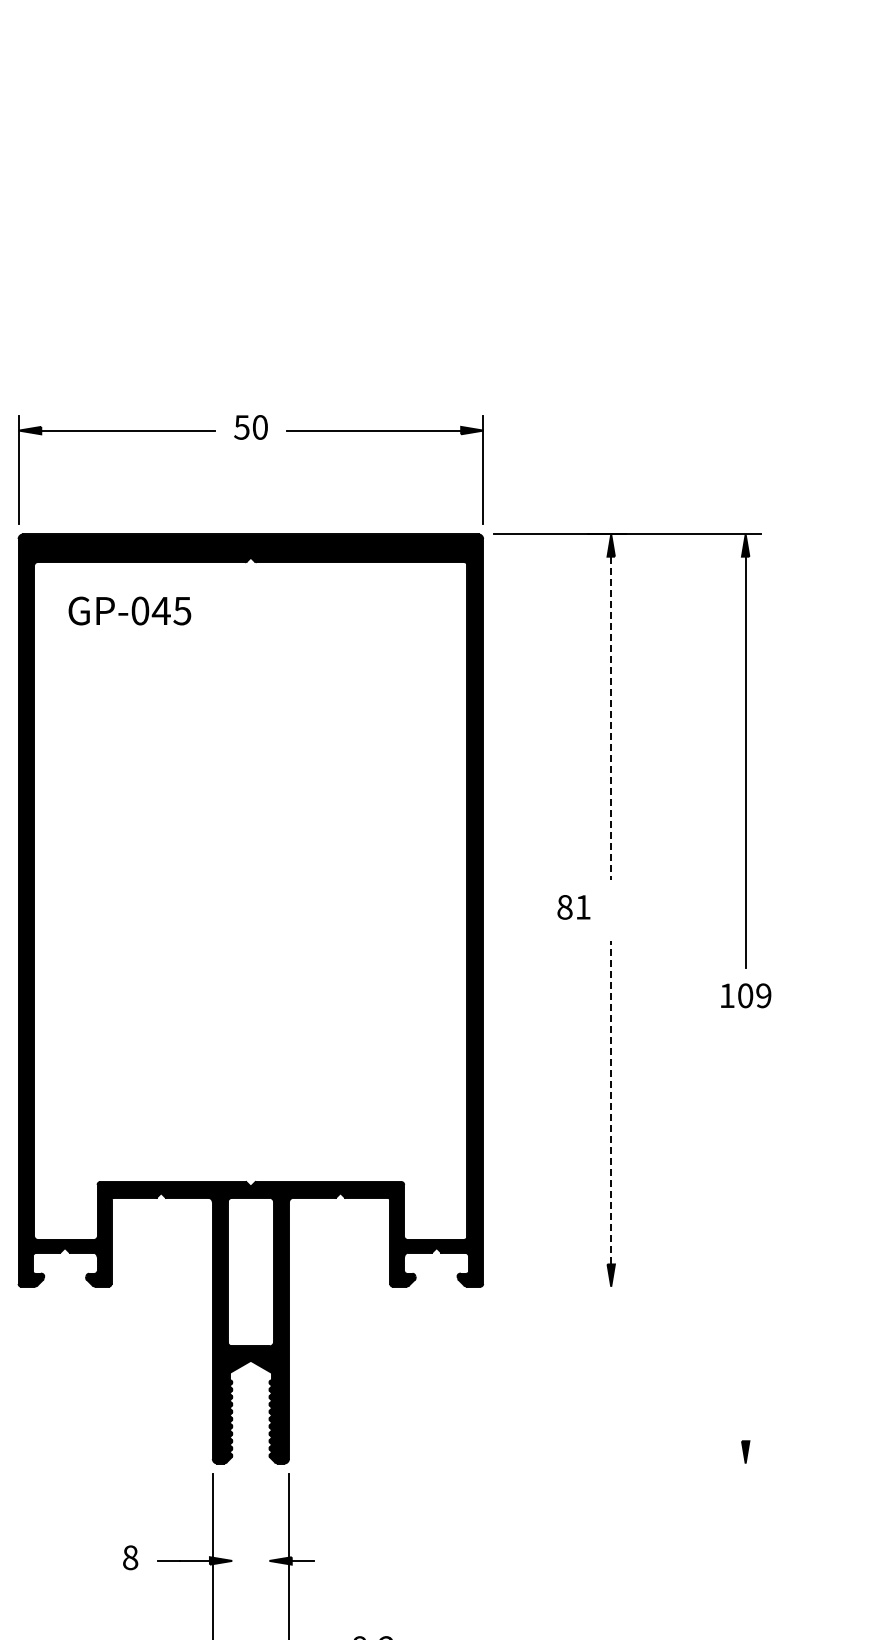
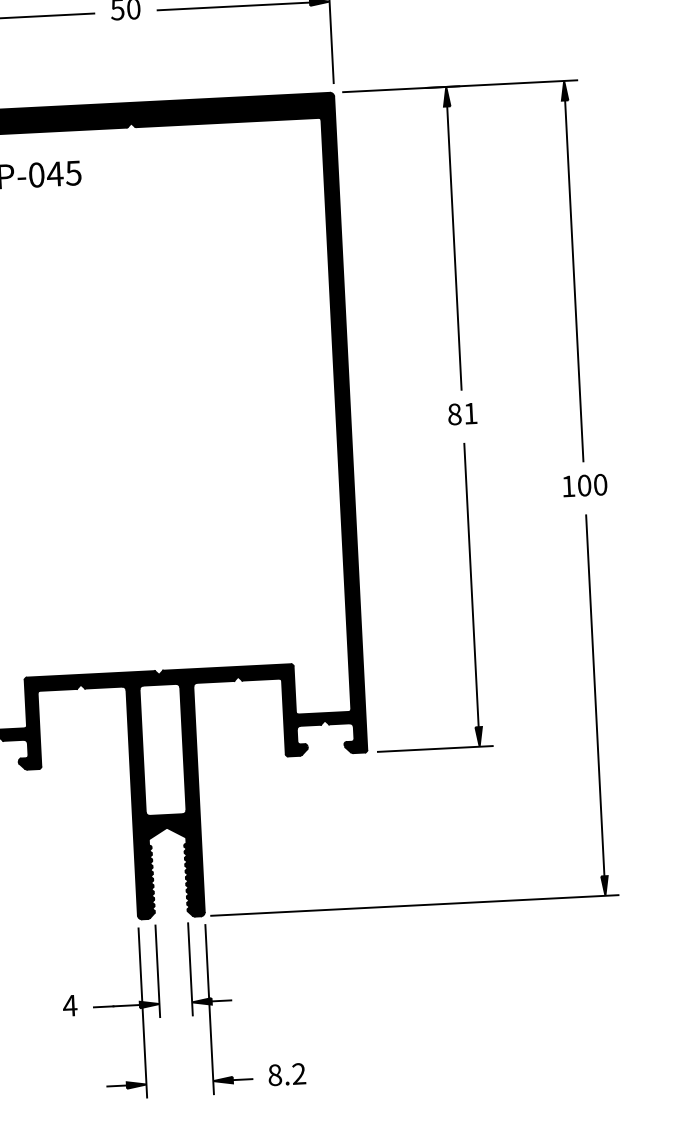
line: (611, 718) -> (454, 248), dashed -> solid
text: (573, 907) -> (462, 414), moved
text: (763, 995) -> (600, 484), 109 -> 100
line: (611, 1102) -> (471, 585), dashed -> solid
line: (745, 1235) -> (595, 695), added
line: (560, 1286) -> (435, 748), added
line: (528, 1463) -> (414, 905), added
line: (269, 1522) -> (190, 968), added
line: (232, 1523) -> (158, 971), added
text: (130, 1557) -> (70, 1005), 8 -> 4

